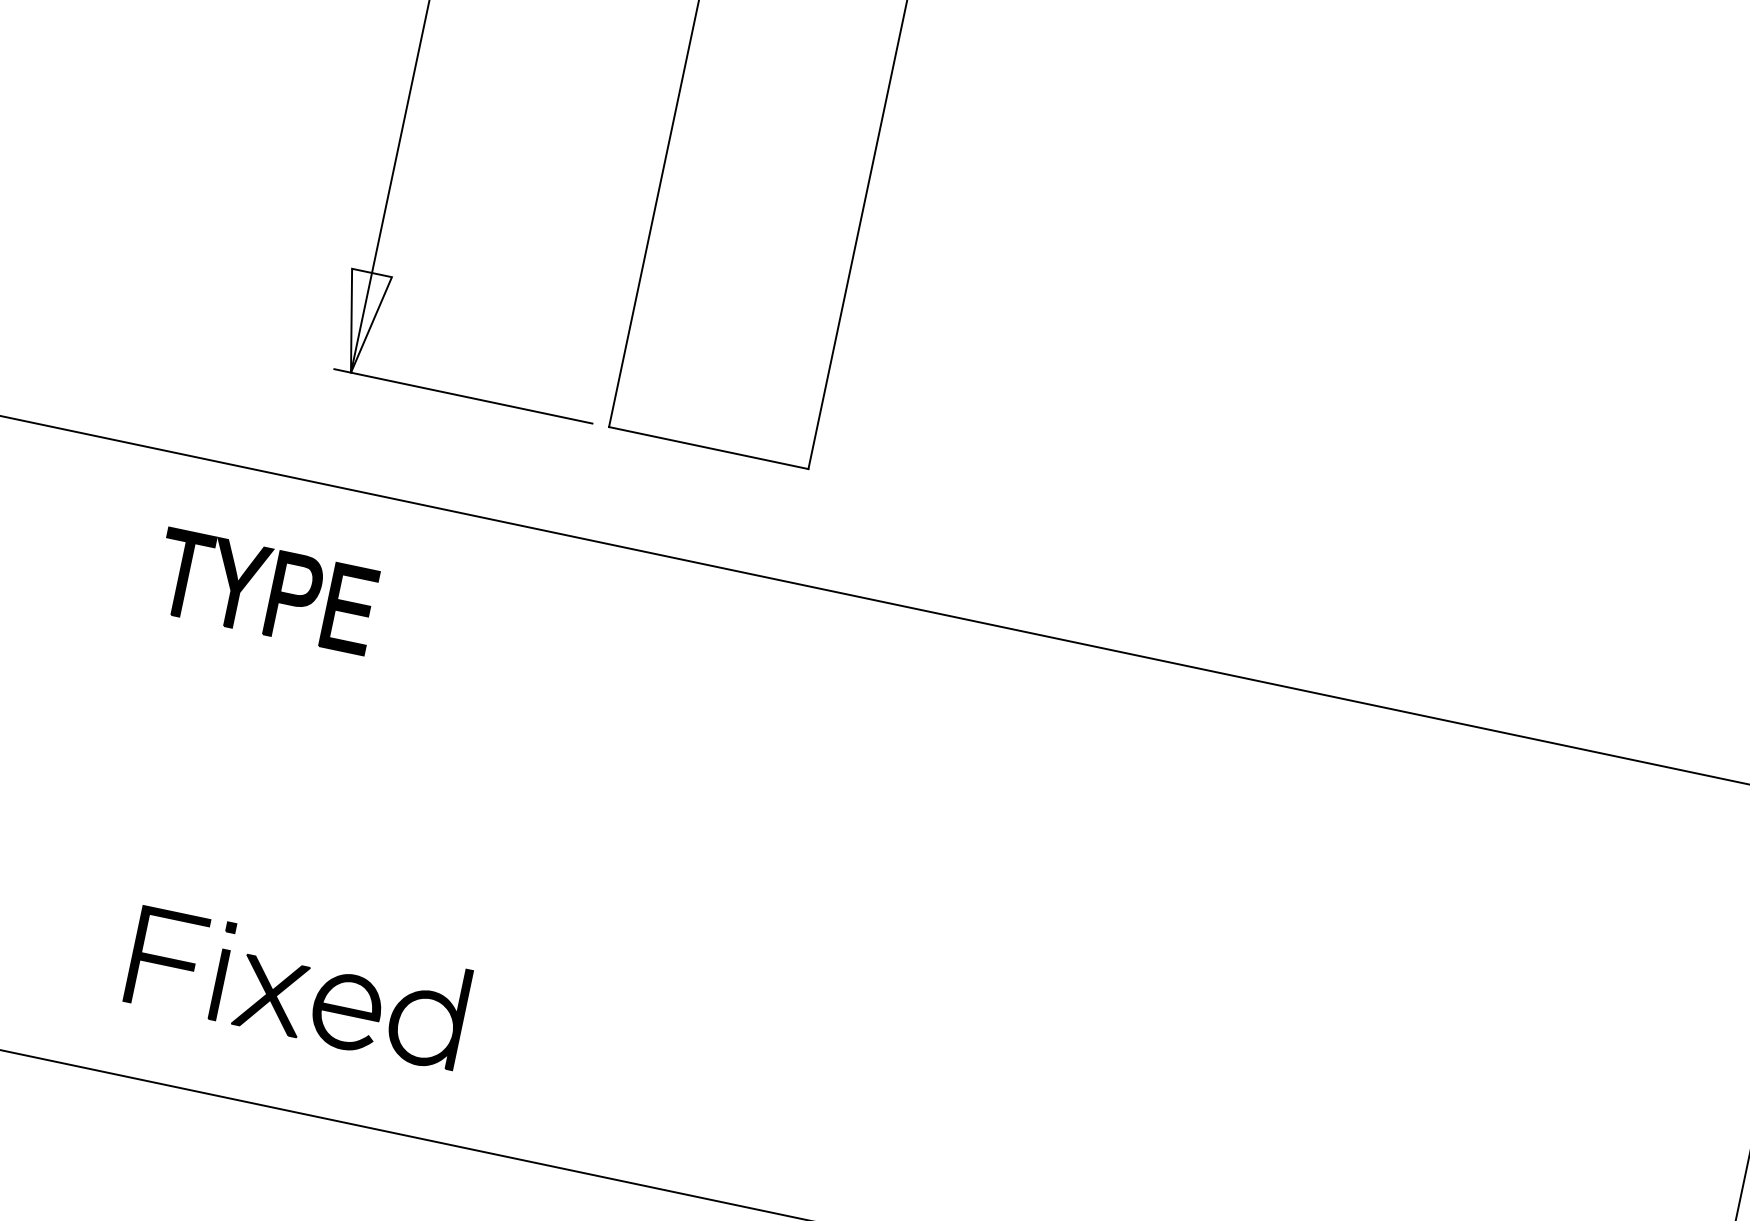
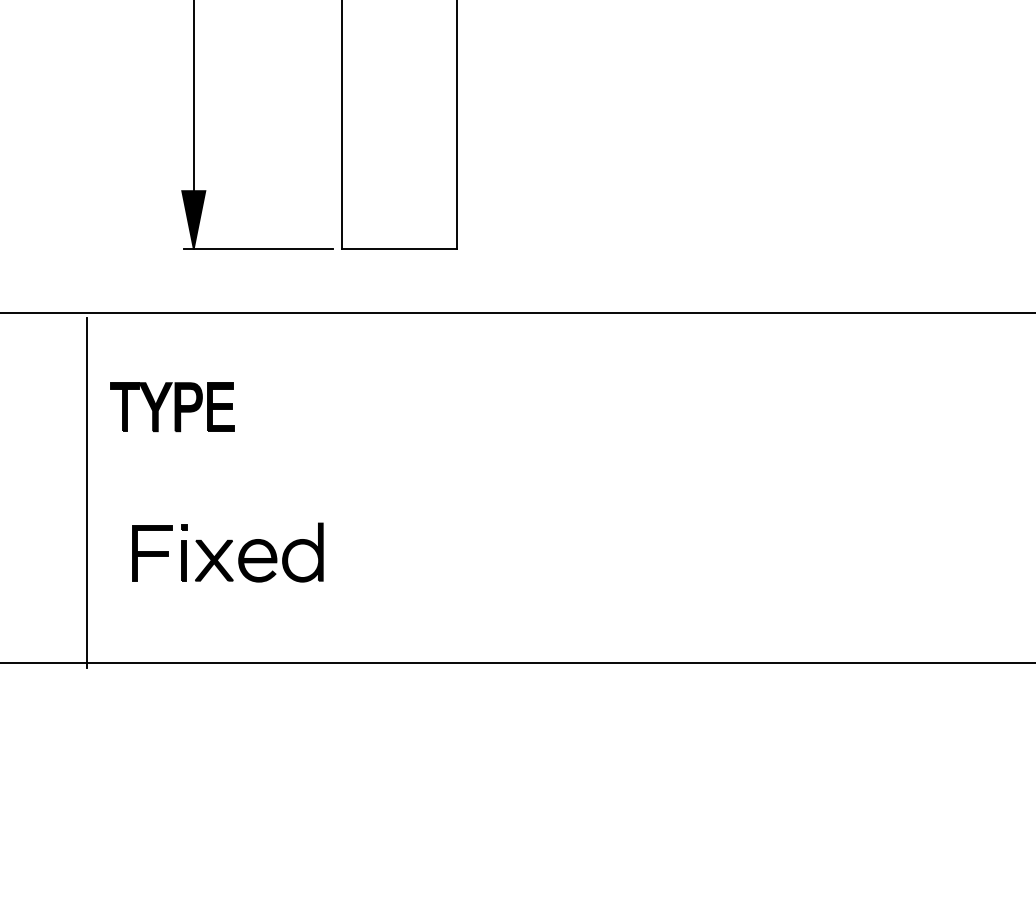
fill: (361, 322) -> (193, 219), added
part: (266, 592) -> (172, 407), moved
line: (77, 758) -> (87, 493), added
part: (297, 986) -> (227, 552), moved

